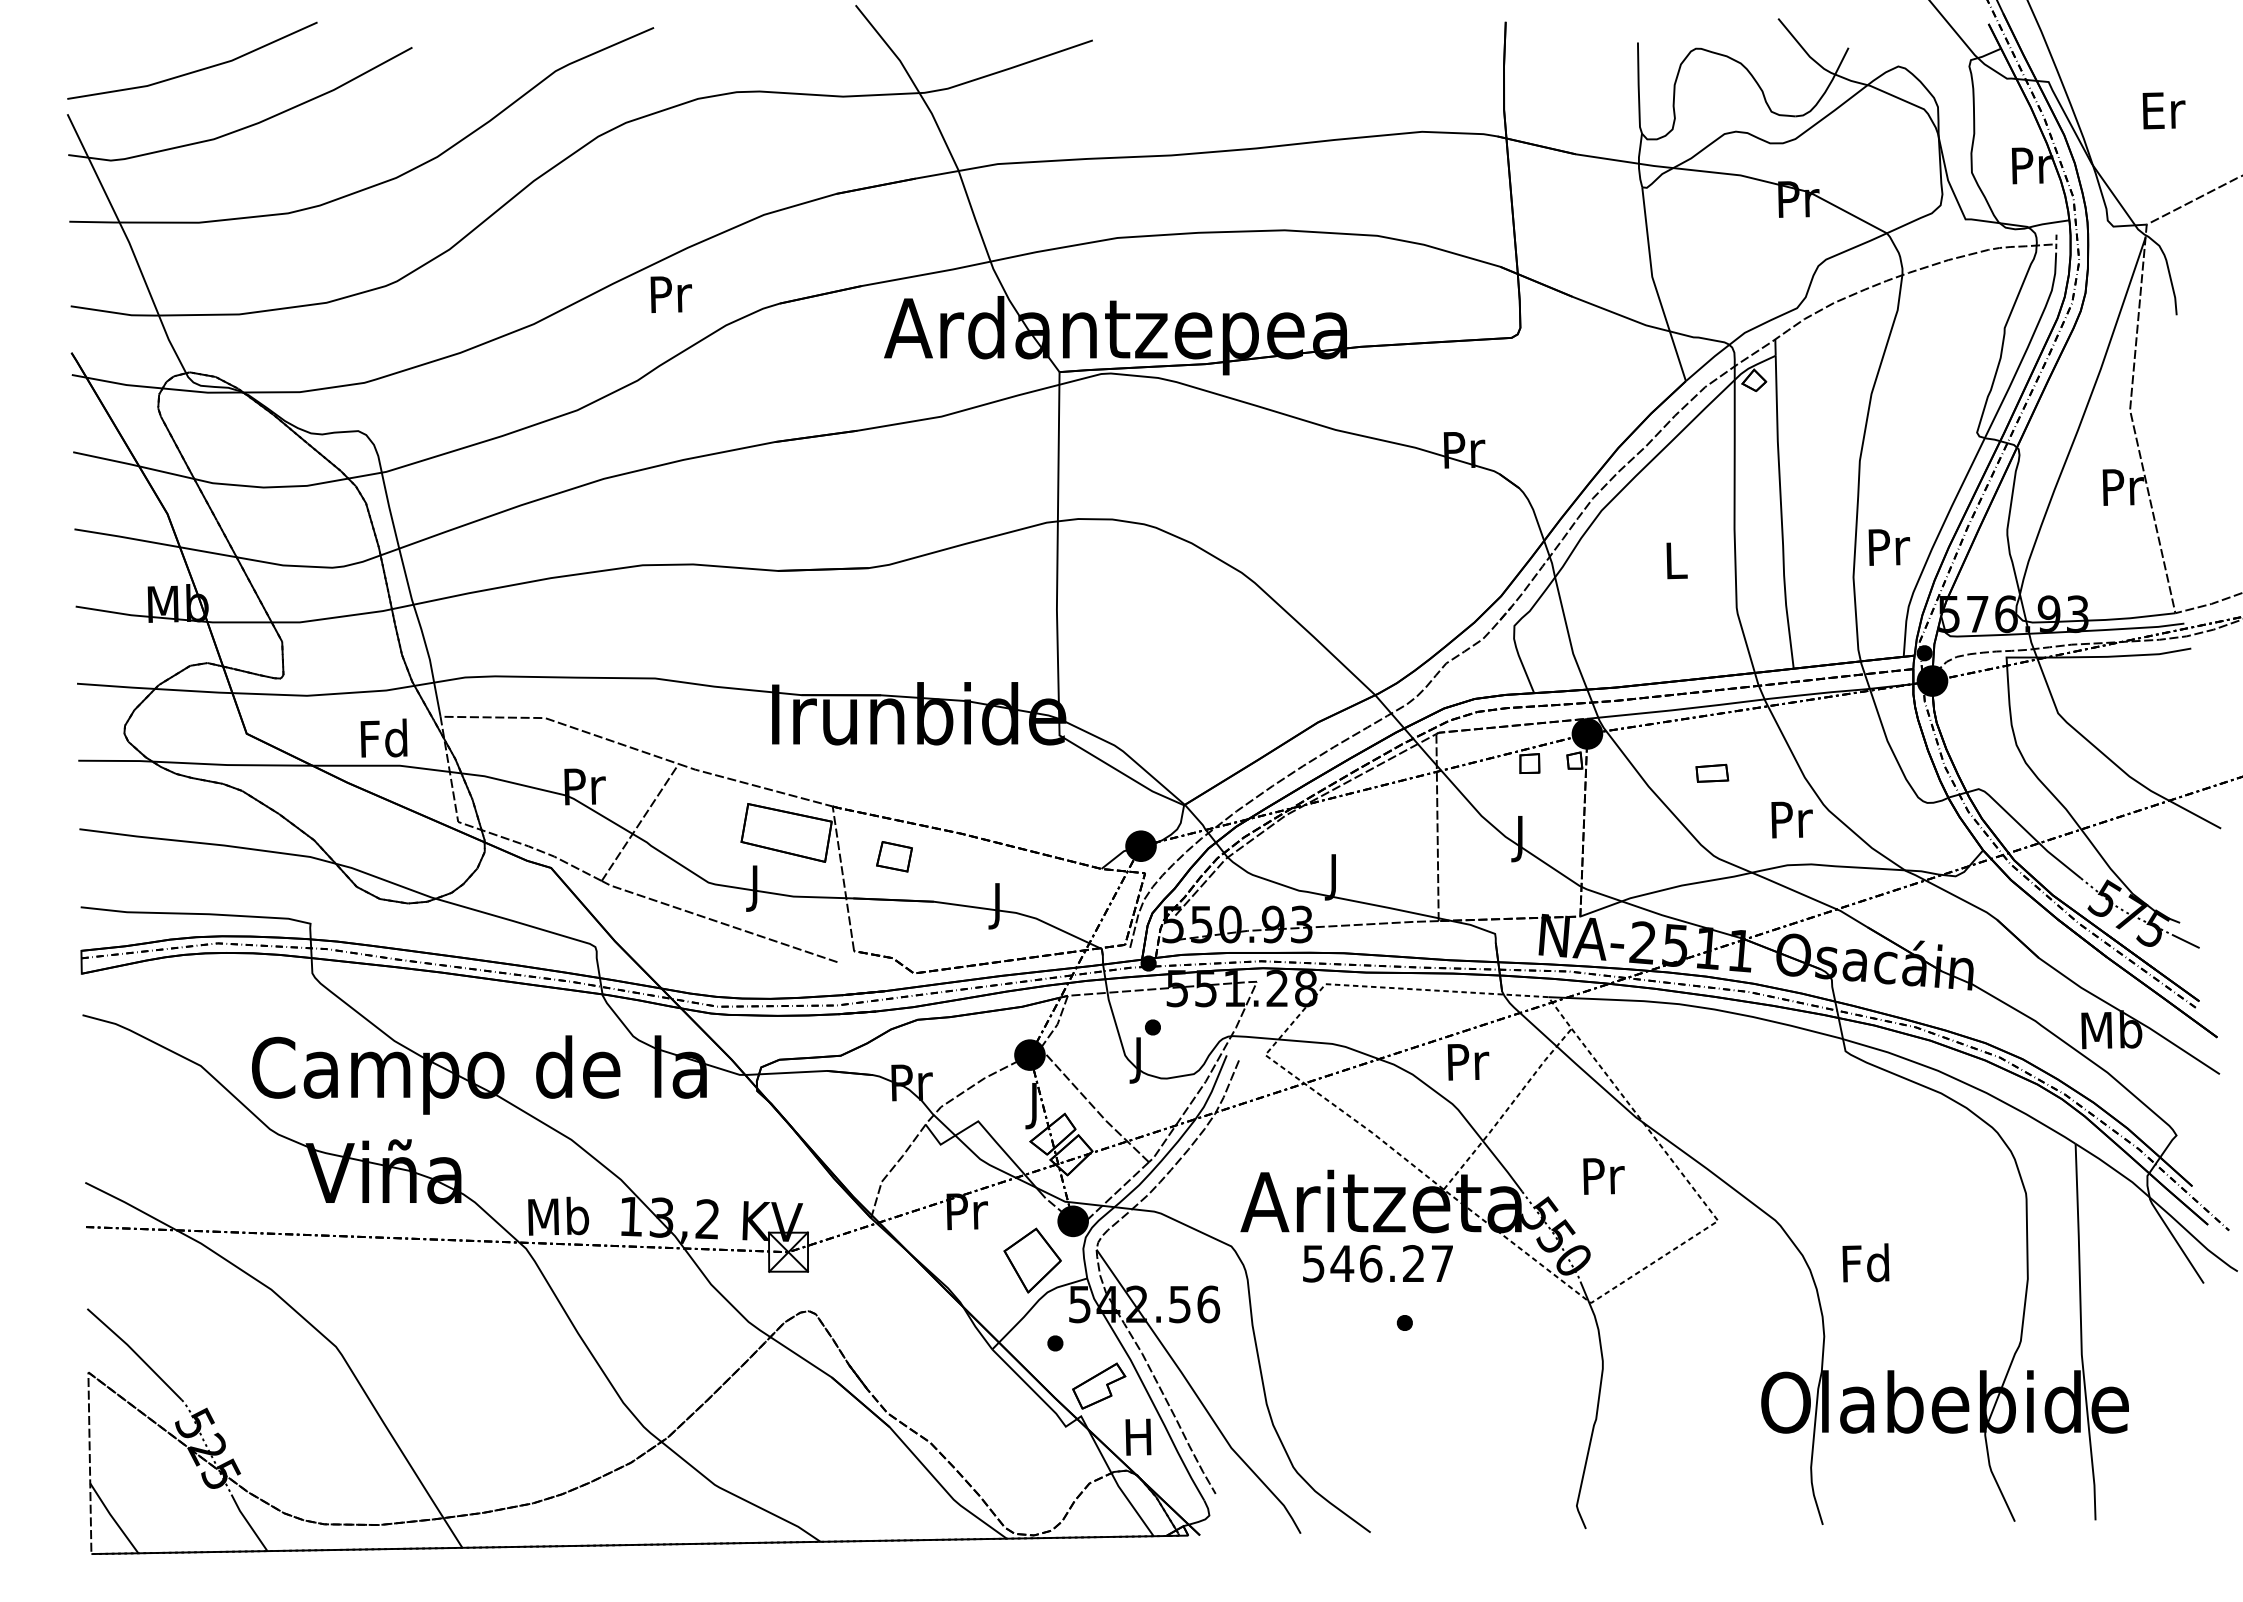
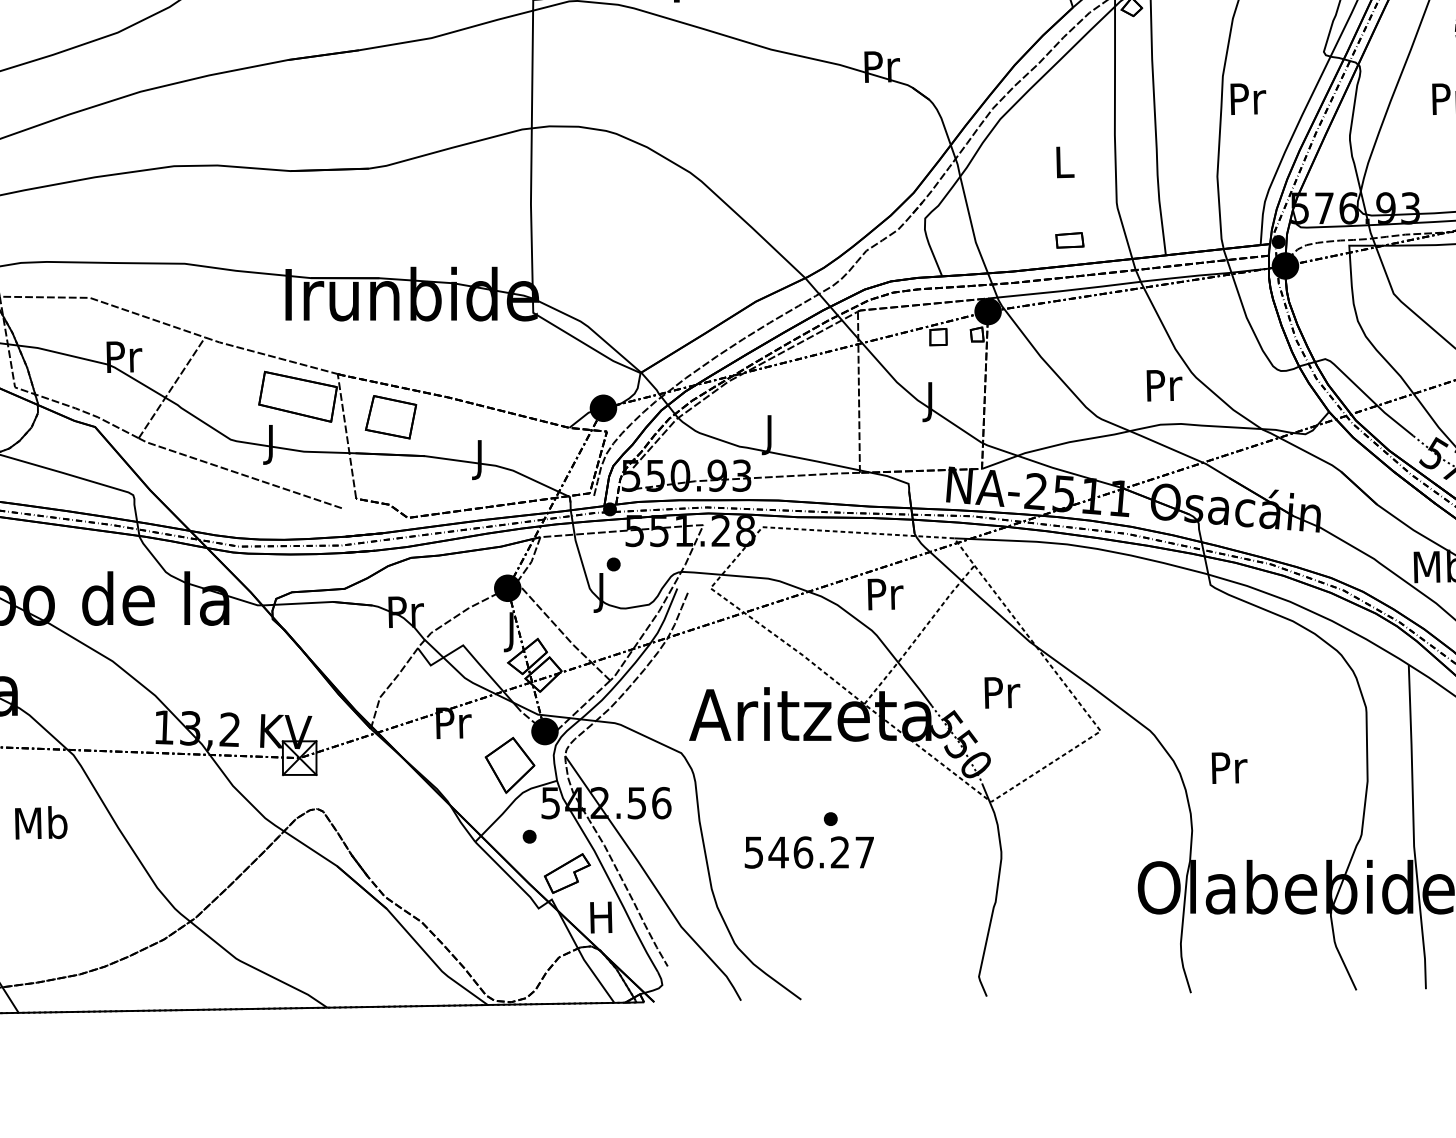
text: (1889, 547) -> (1248, 99), moved
part: (1712, 772) -> (1070, 239), moved
part: (894, 856) -> (391, 417), size x1.67
text: (558, 1215) -> (41, 822), moved
text: (1865, 1262) -> (1227, 767), Fd -> Pr
text: (1377, 1263) -> (808, 852), moved

